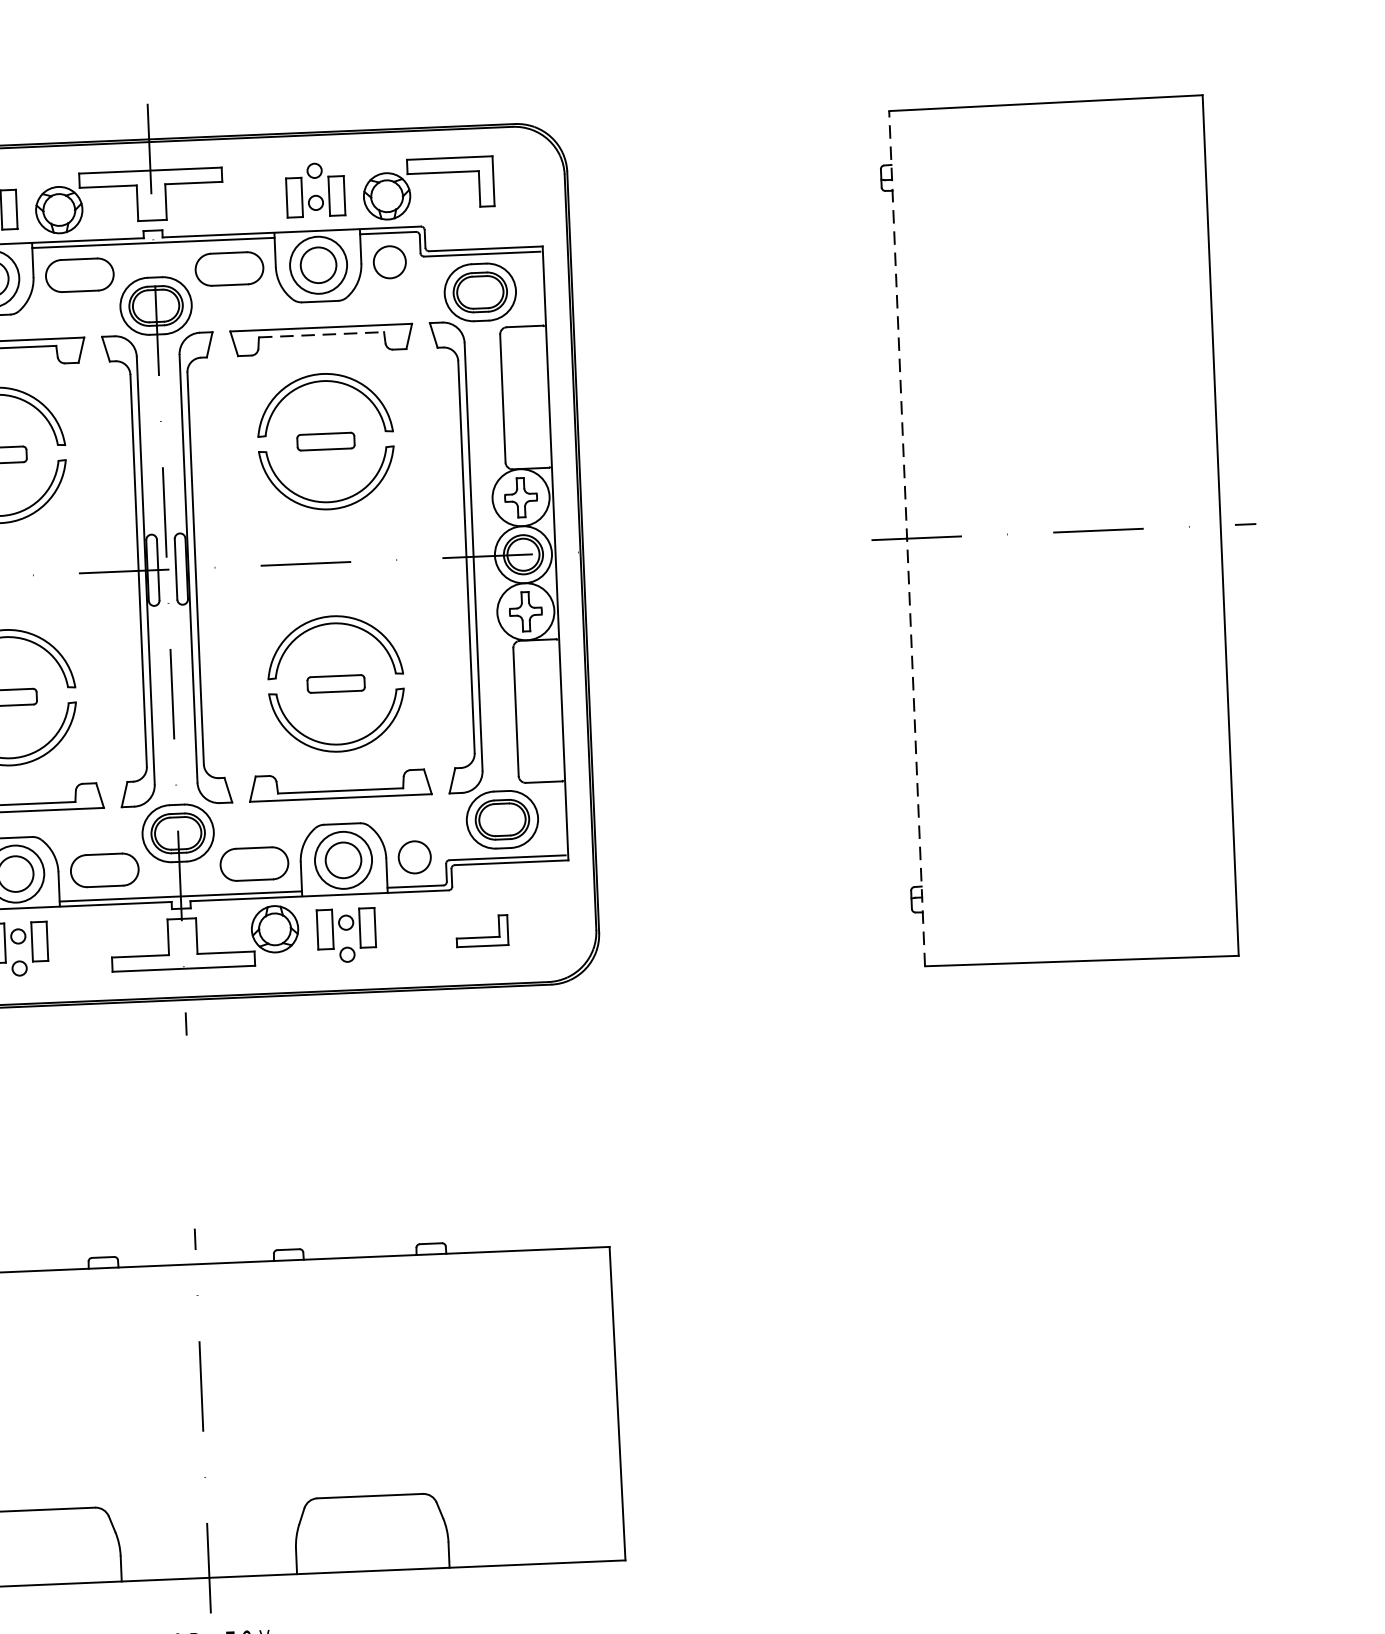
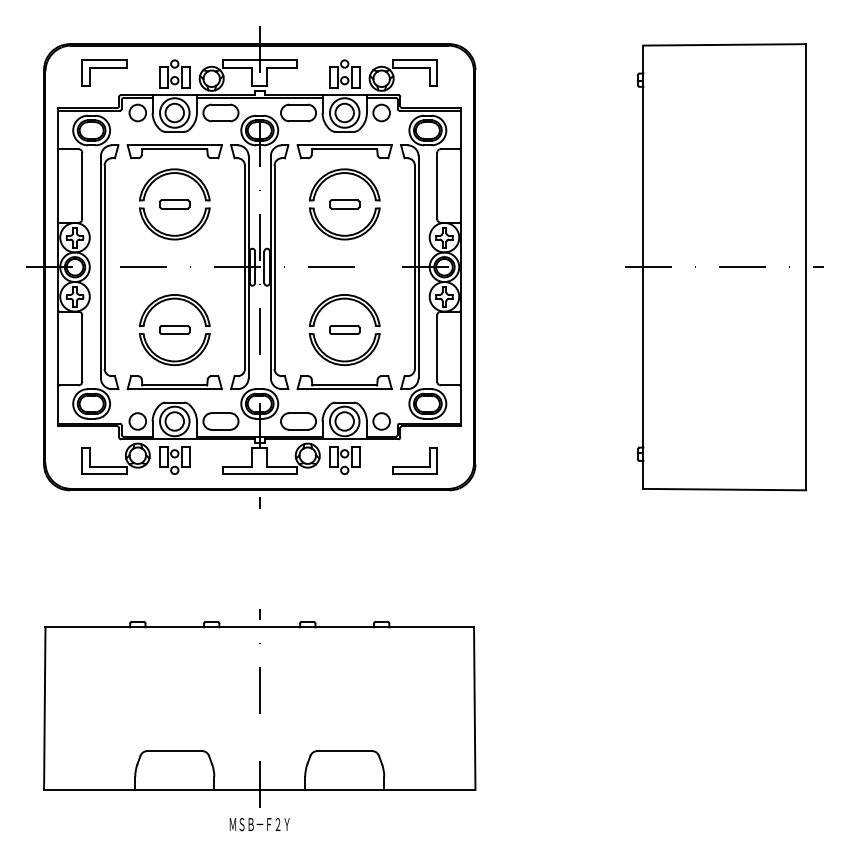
line: (323, 335) -> (345, 149), dashed -> solid
line: (907, 539) -> (643, 267), dashed -> solid
part: (481, 929) -> (414, 460), size x1.67

